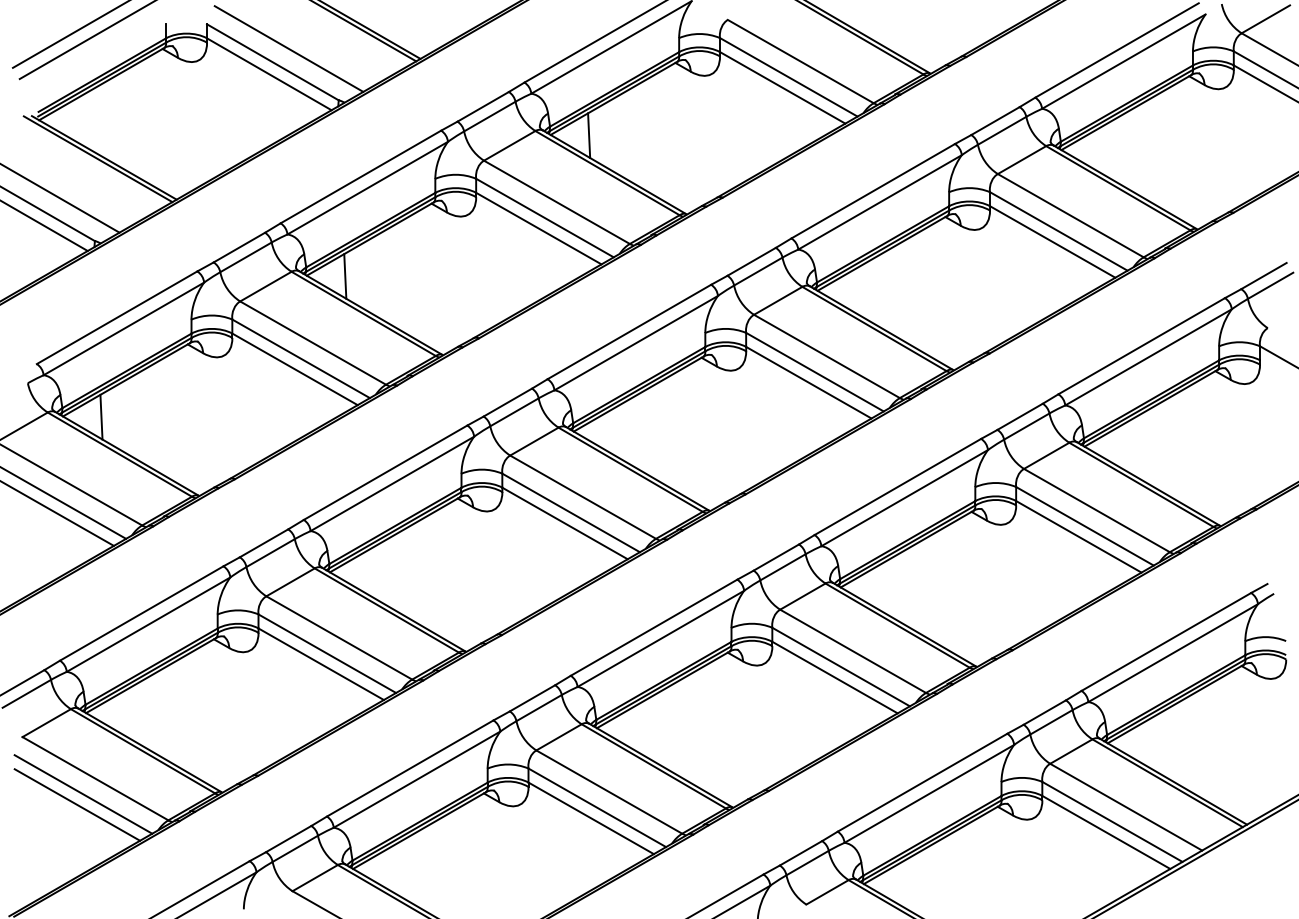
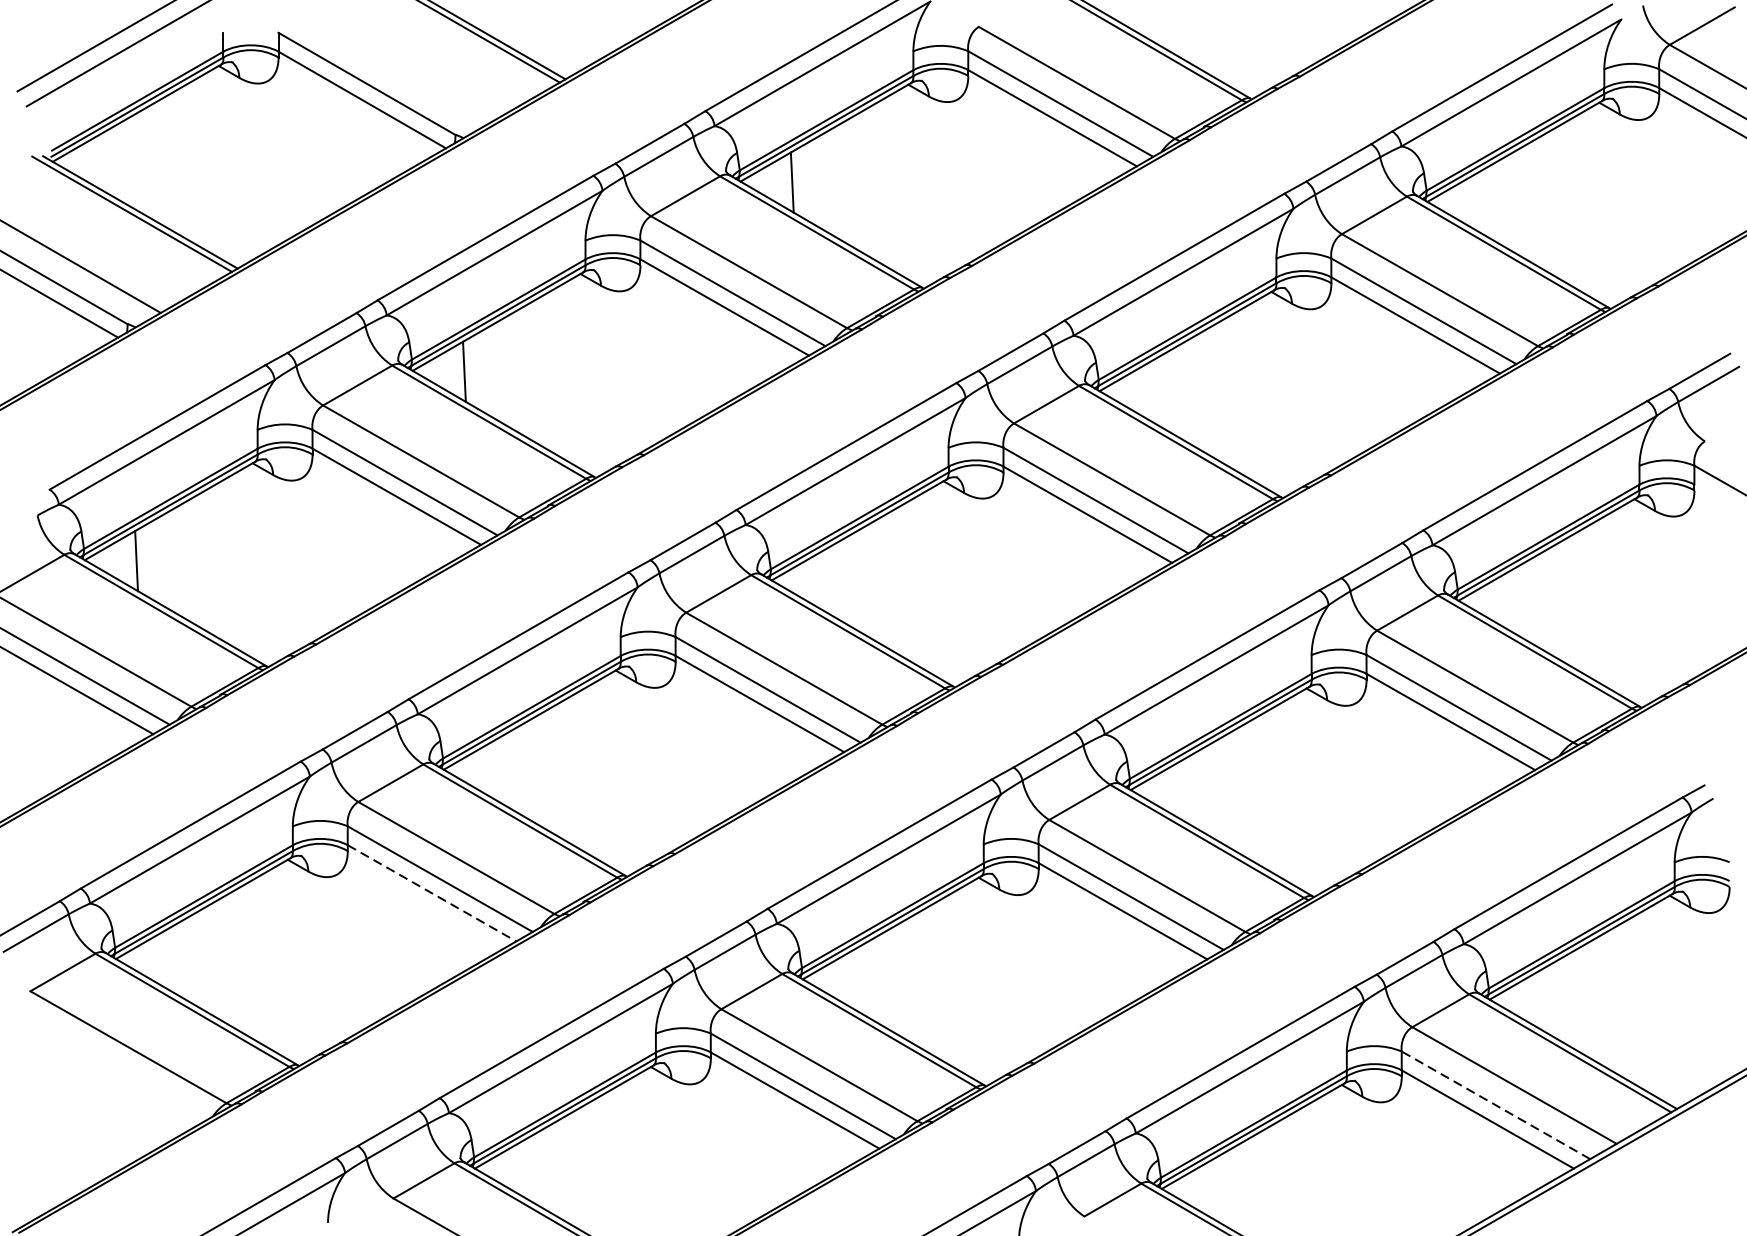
line: (288, 48) -> (388, 65), removed
line: (321, 664) -> (432, 893), solid -> dashed
line: (83, 794) -> (112, 1068), removed
line: (77, 804) -> (104, 1081), removed
line: (1112, 821) -> (1496, 1104), solid -> dashed

